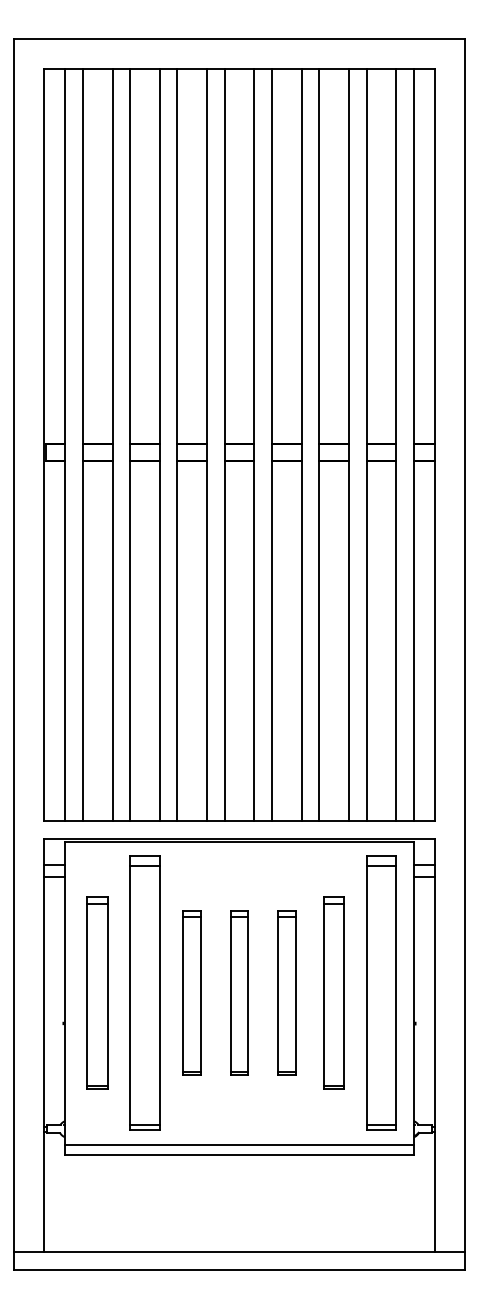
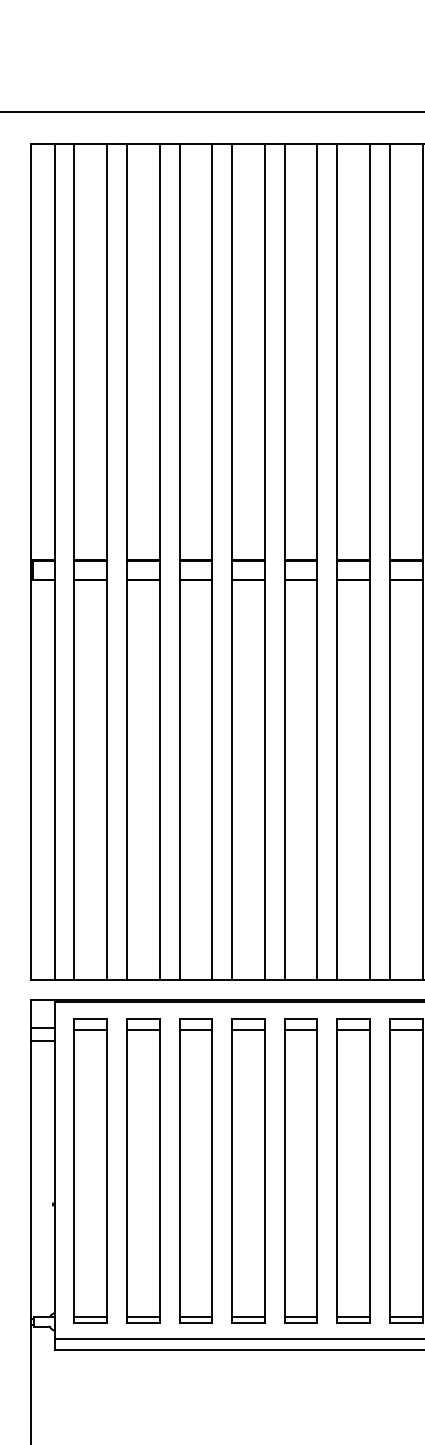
part: (97, 992) -> (90, 1170), size x1.43
part: (191, 992) -> (195, 1170), size x1.67
part: (239, 992) -> (248, 1170), size x1.67
part: (286, 992) -> (300, 1170), size x1.67
part: (333, 992) -> (352, 1170), size x1.43

